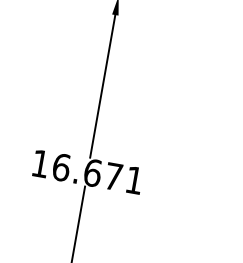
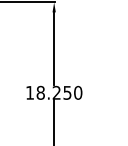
text: (98, 173) -> (59, 92), 16.671 -> 18.250

